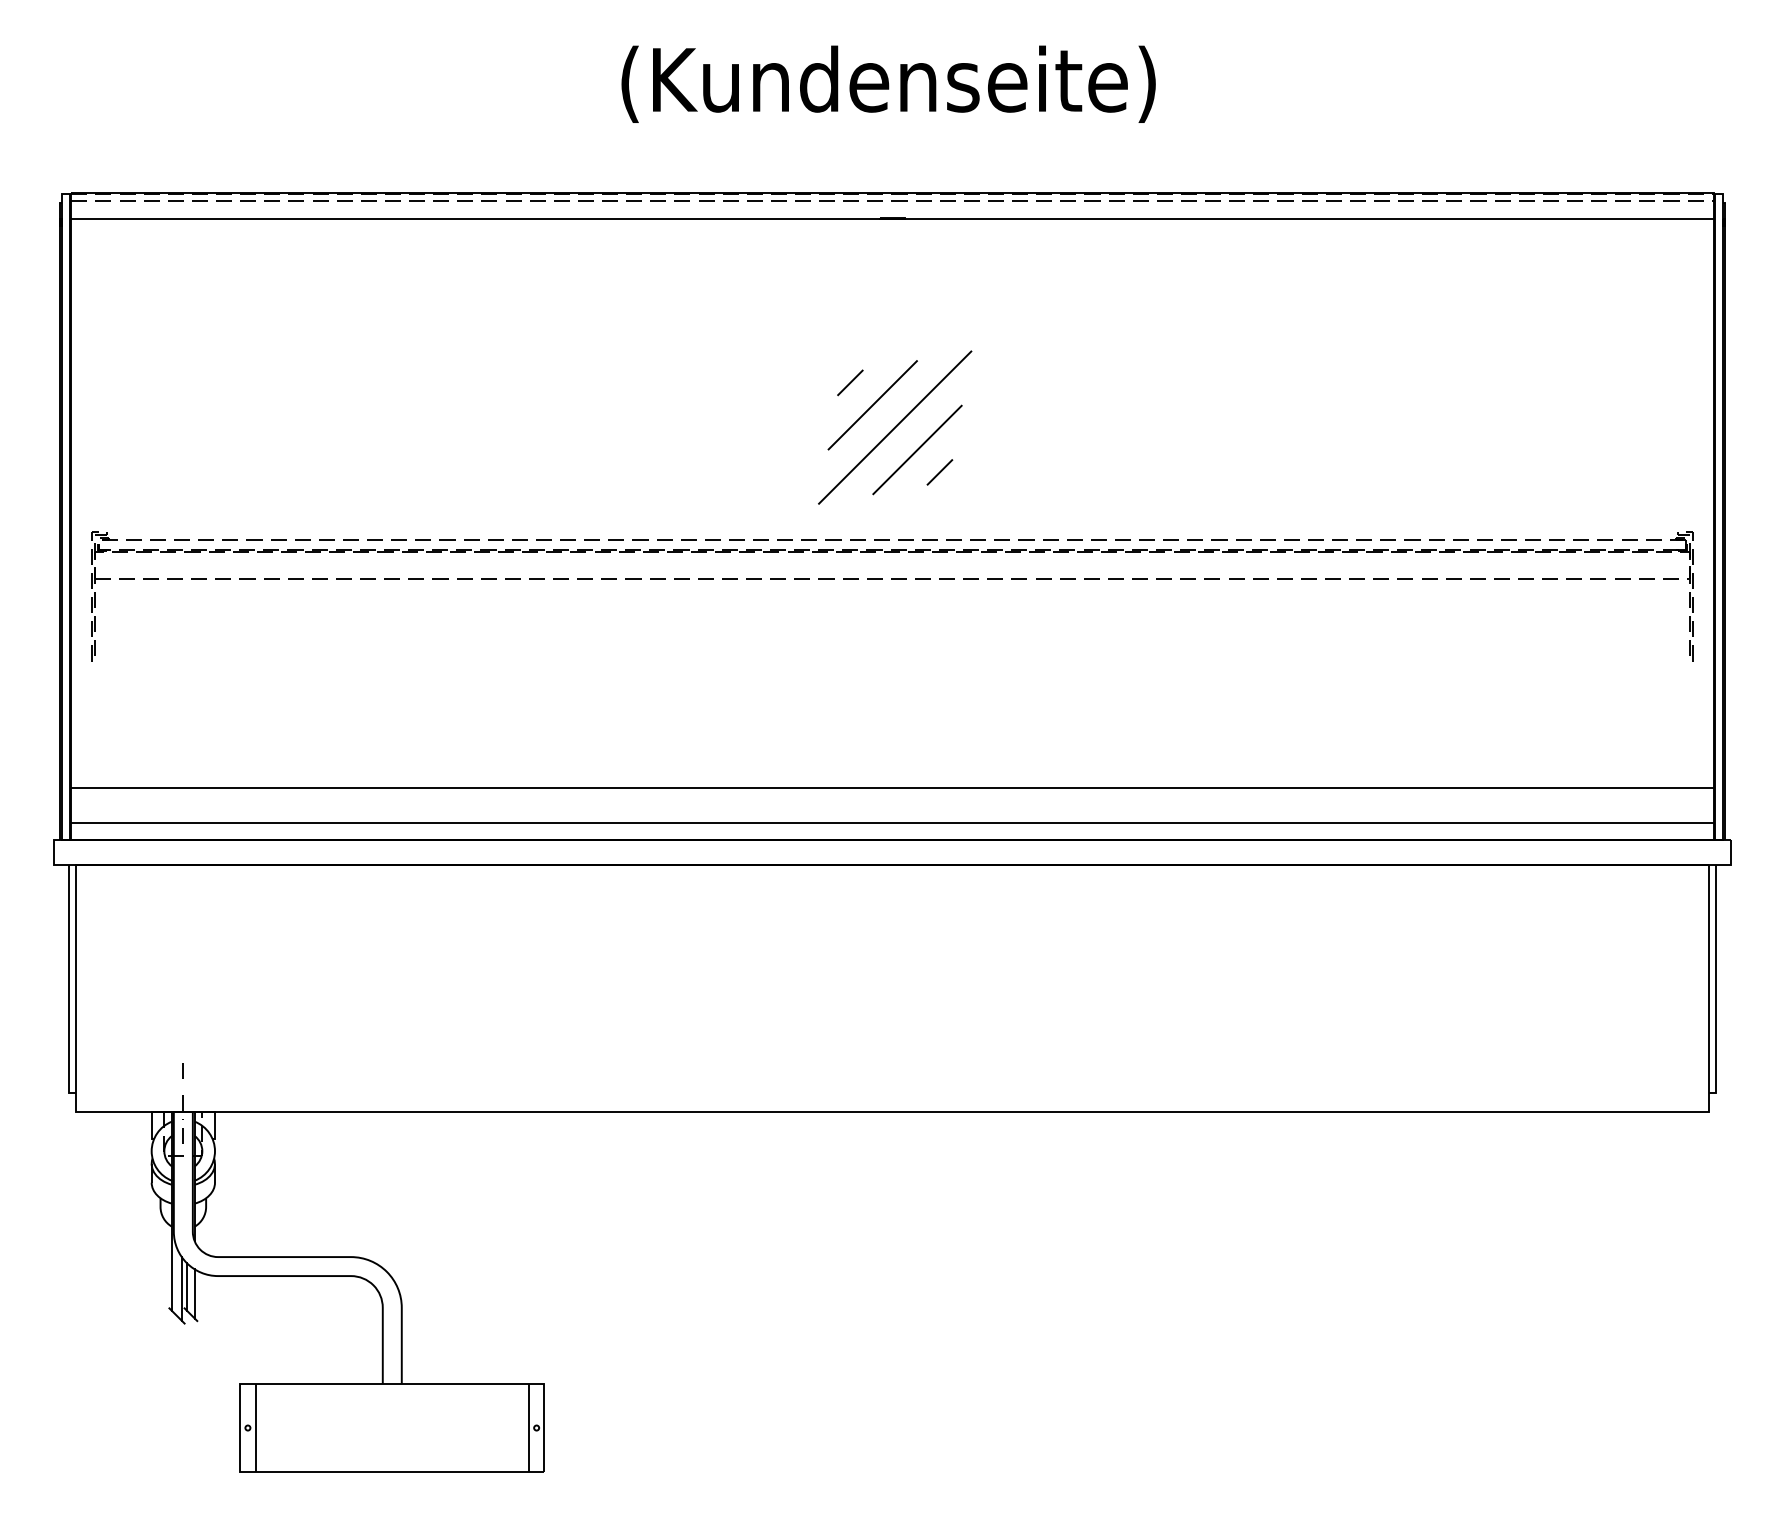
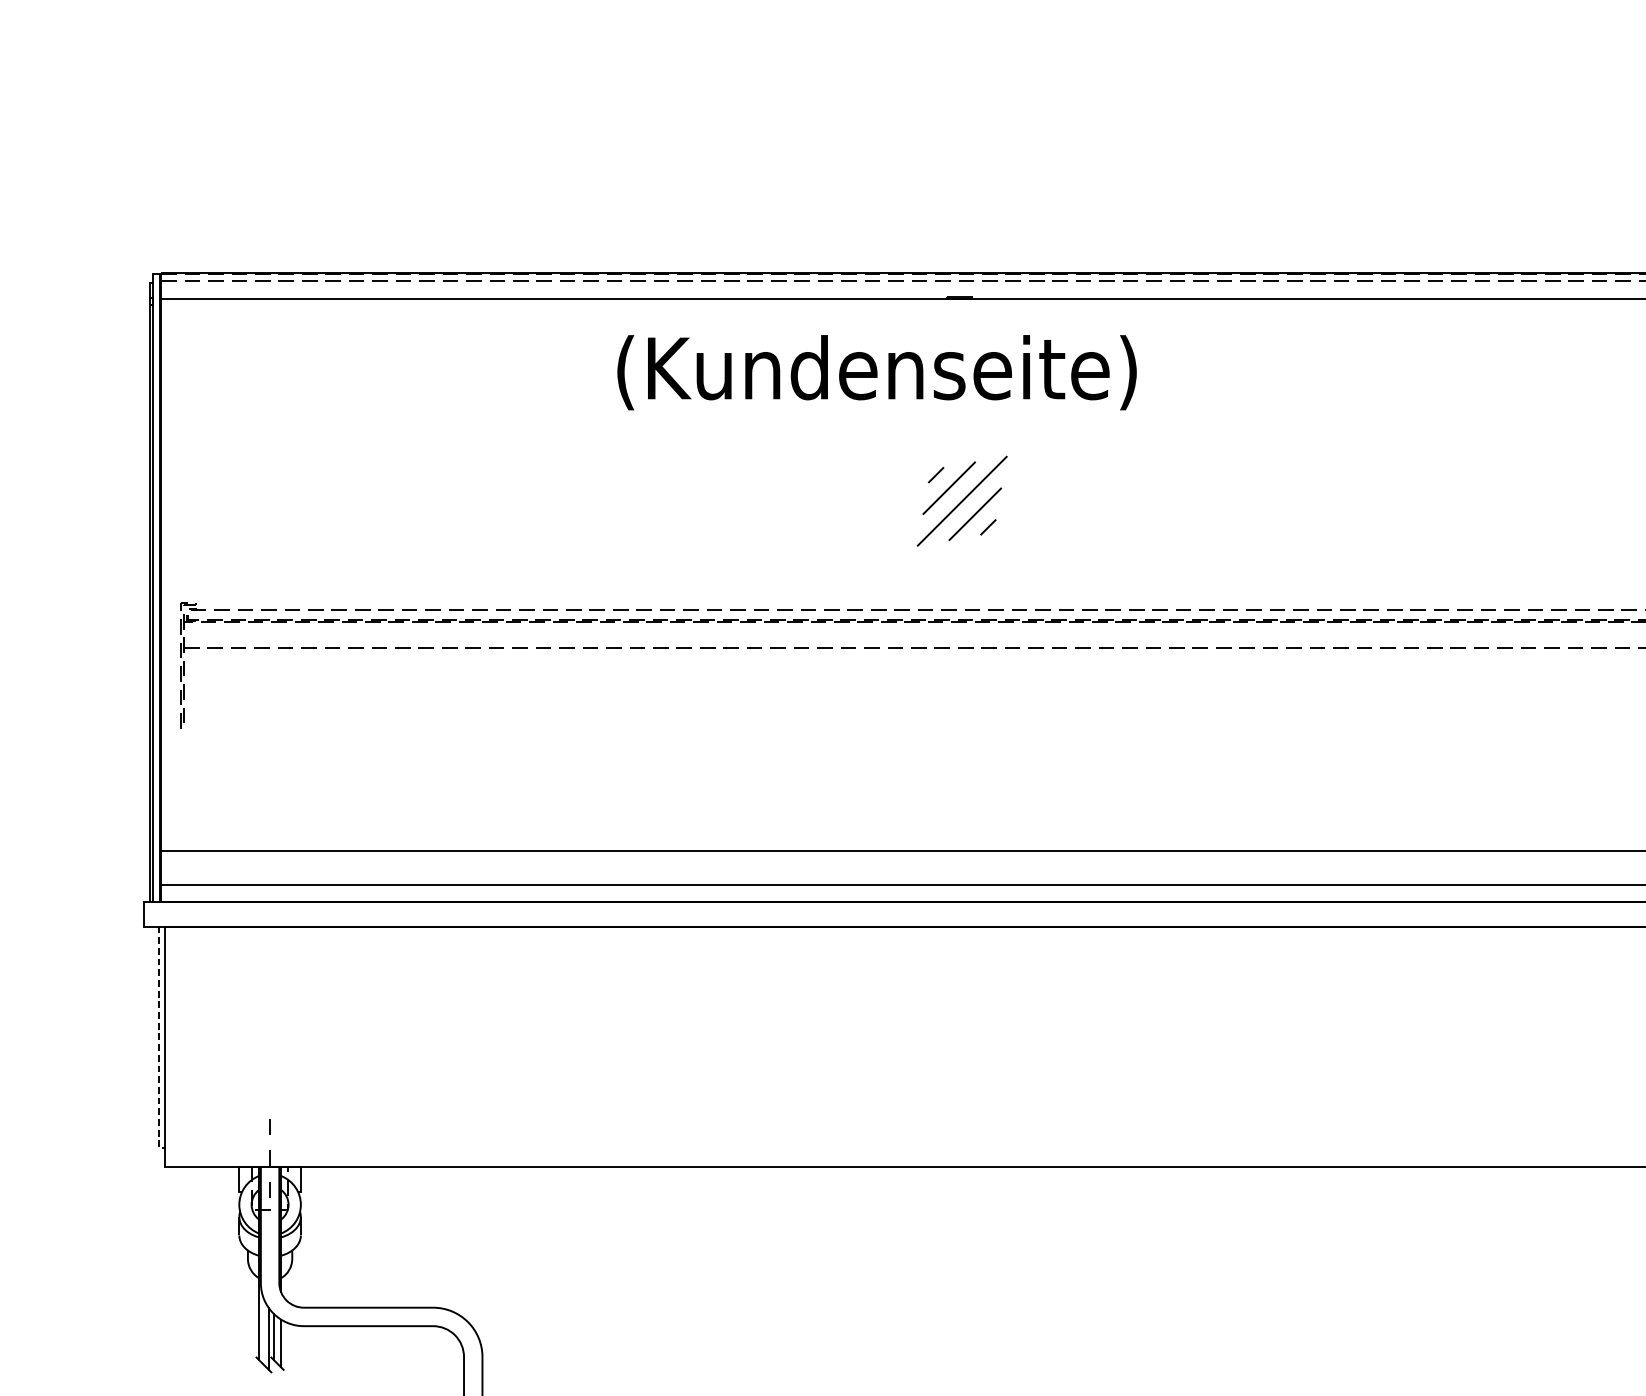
text: (888, 83) -> (876, 371), moved
part: (895, 427) -> (962, 501), size x0.6
line: (69, 982) -> (159, 1040), solid -> dashed

